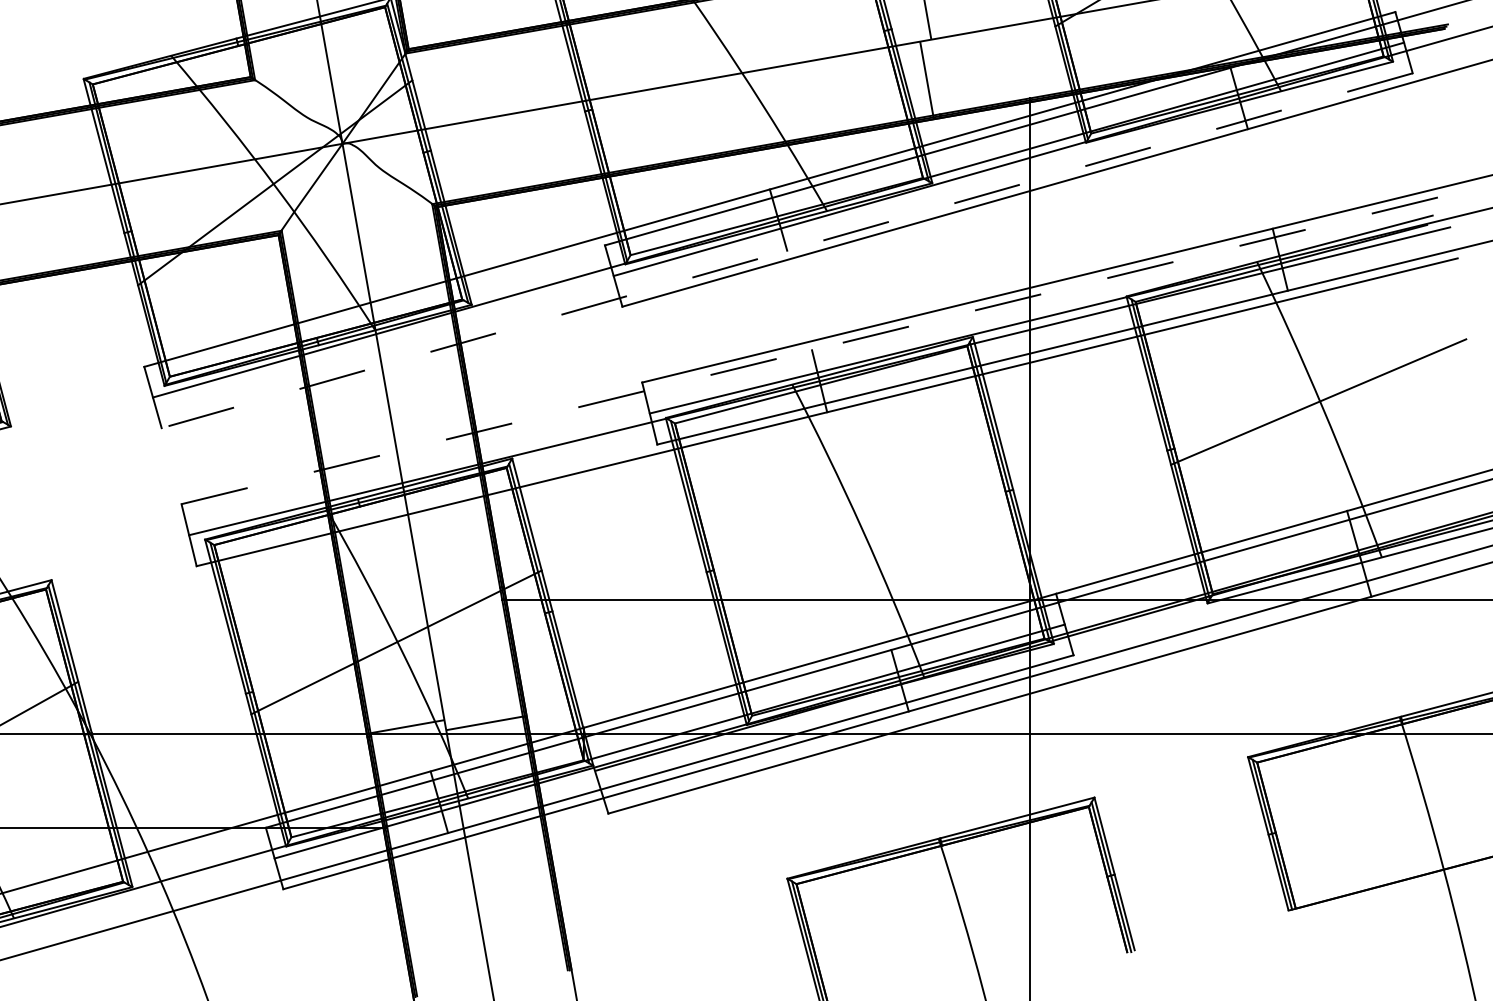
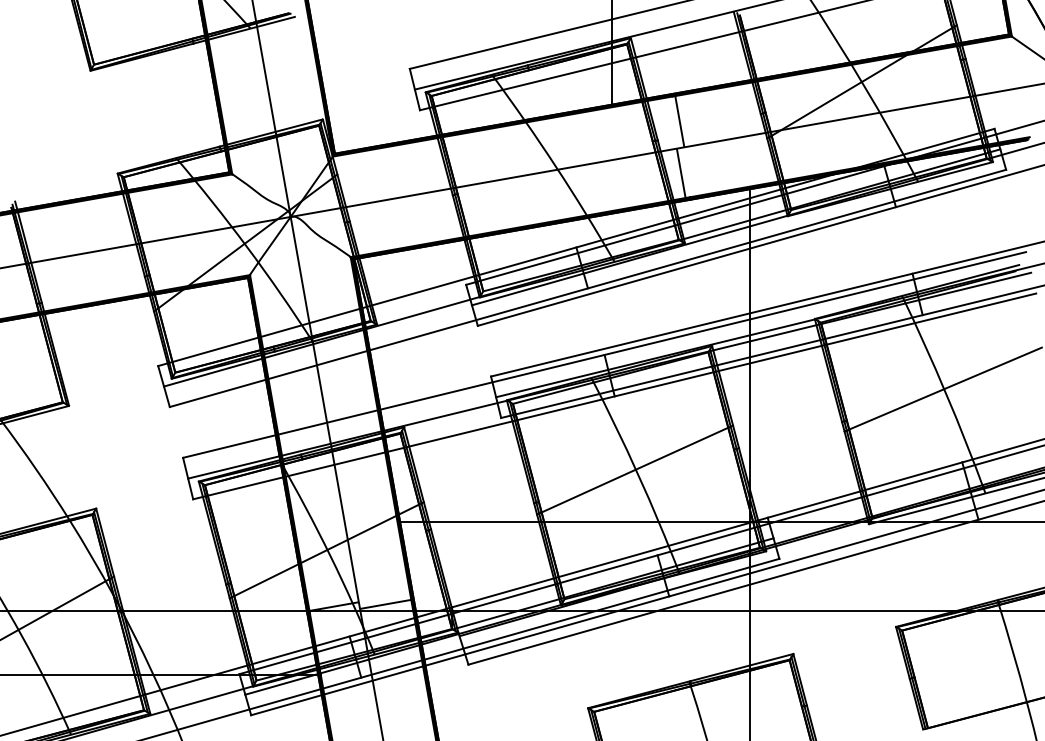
line: (786, 250) -> (587, 288), dashed -> solid
line: (811, 349) -> (604, 354), dashed -> solid
line: (858, 521) -> (635, 469), added

